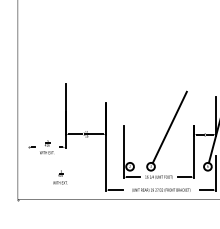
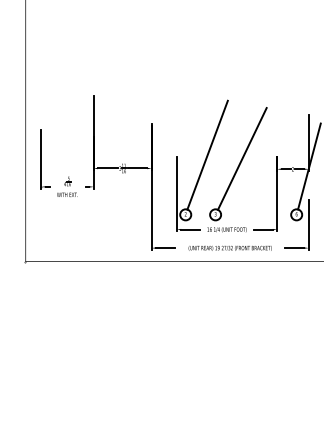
line: (145, 124) -> (207, 154), added
line: (28, 127) -> (41, 159), added
part: (60, 177) -> (86, 229), removed

